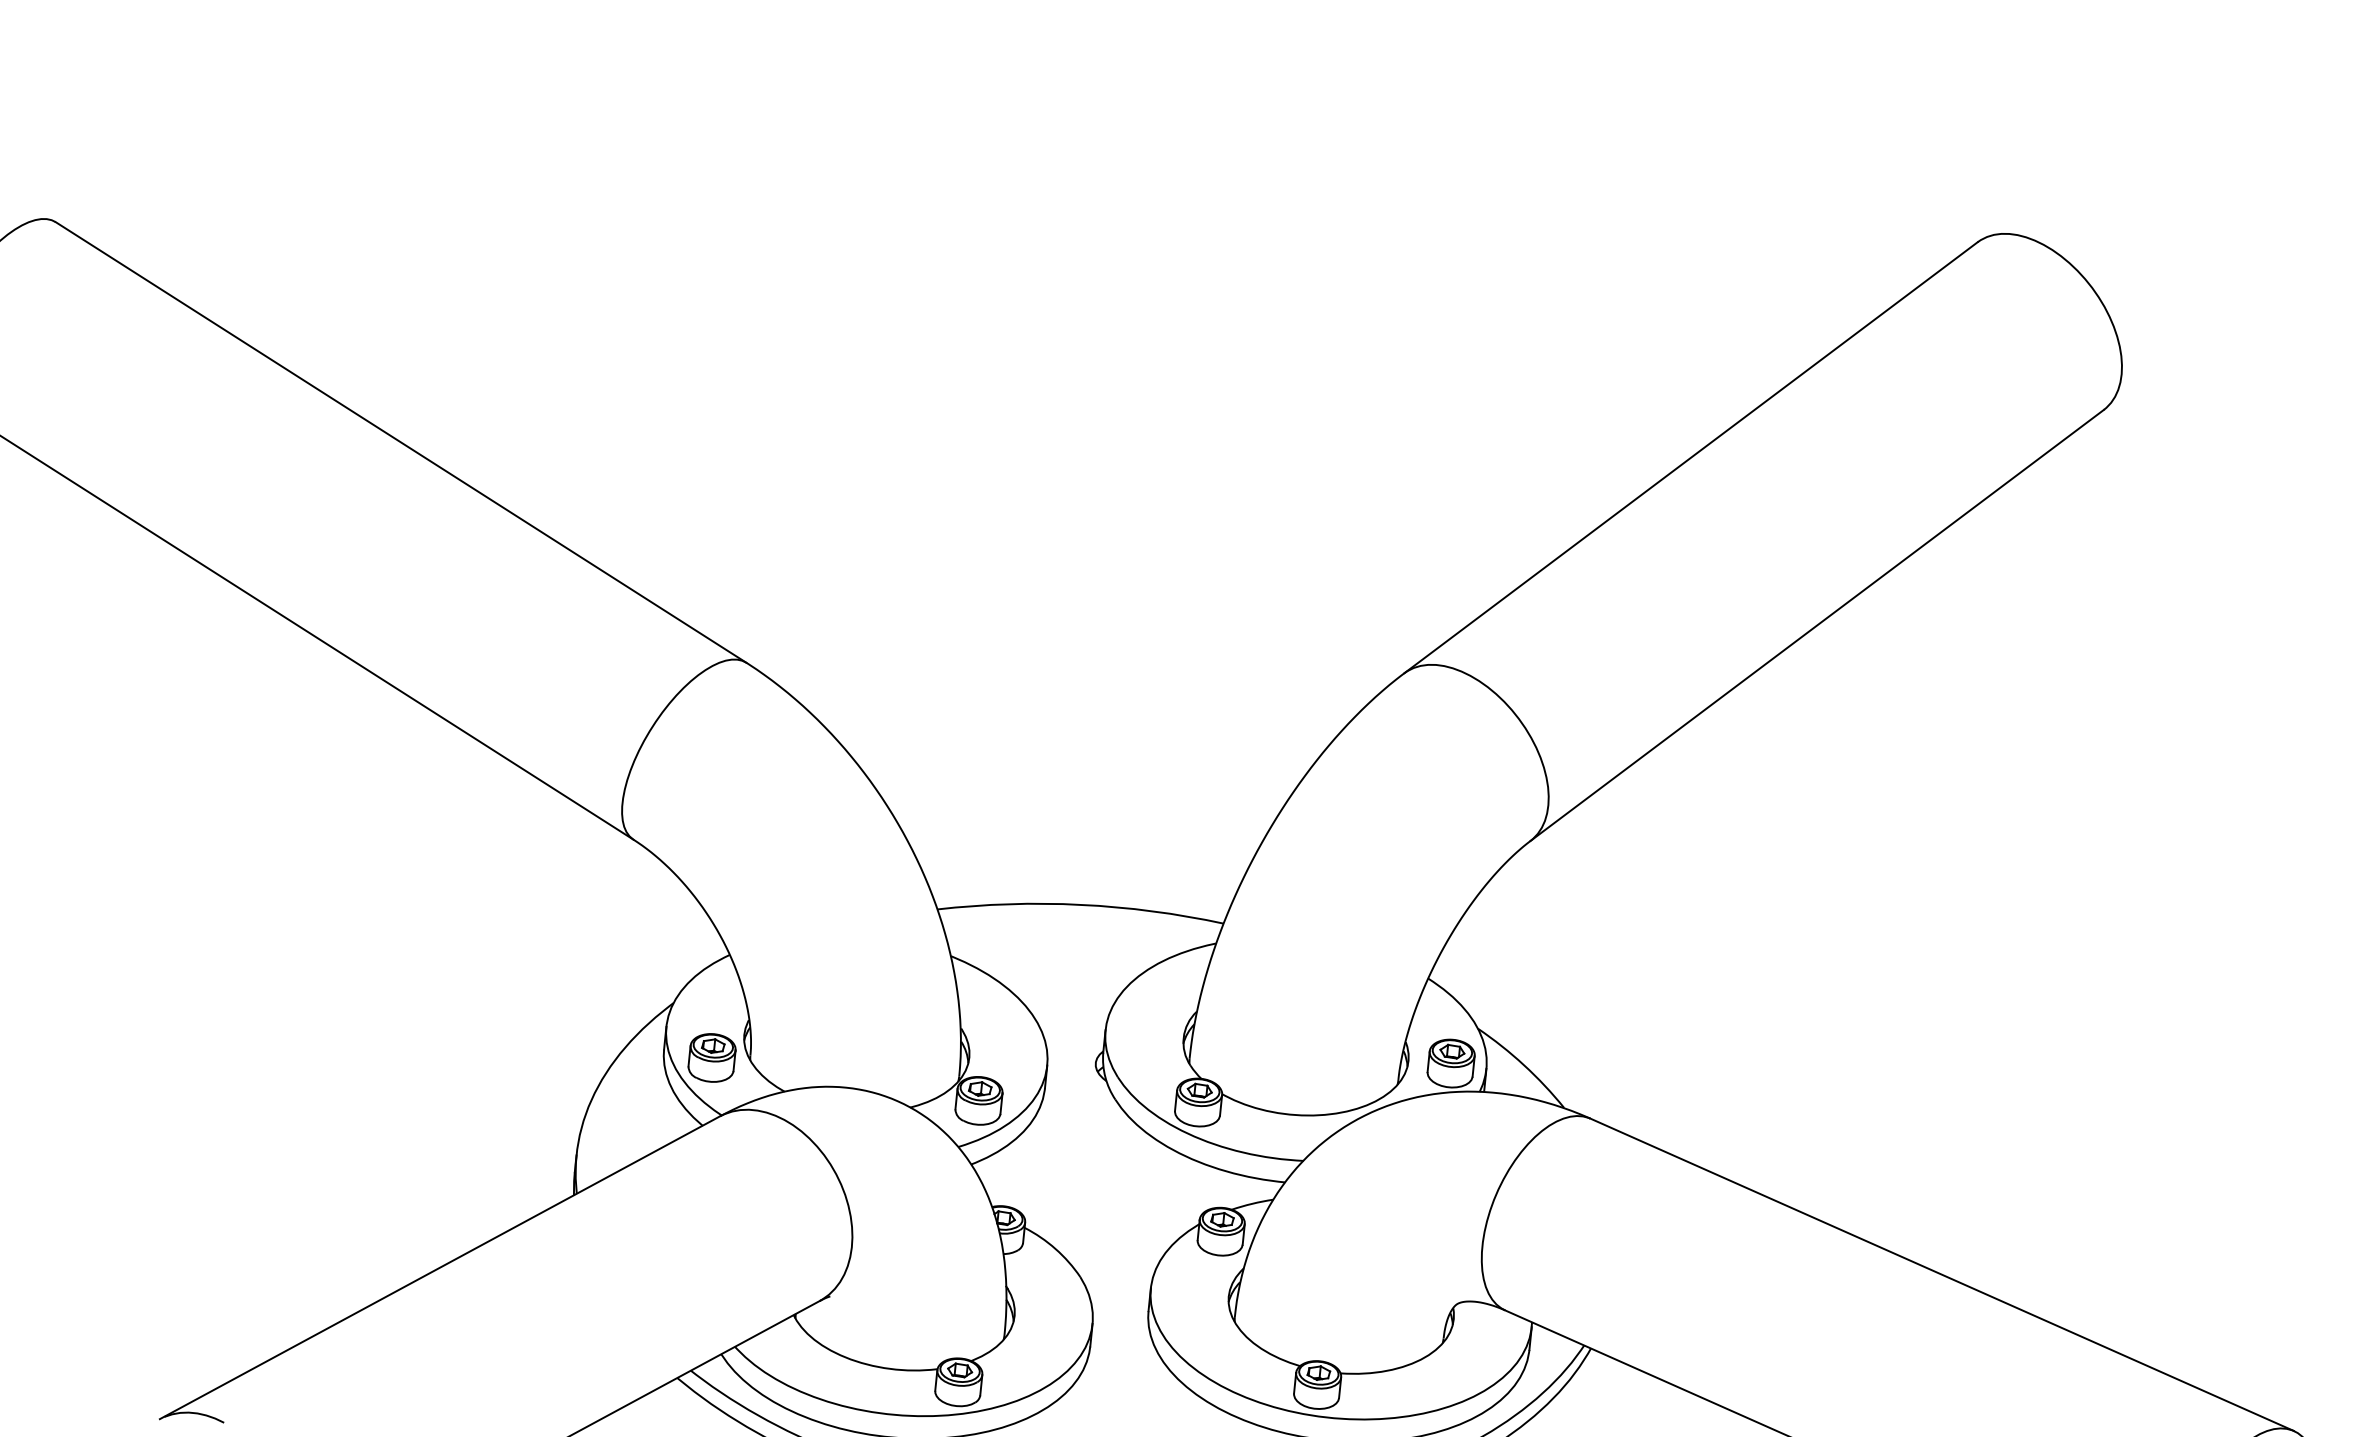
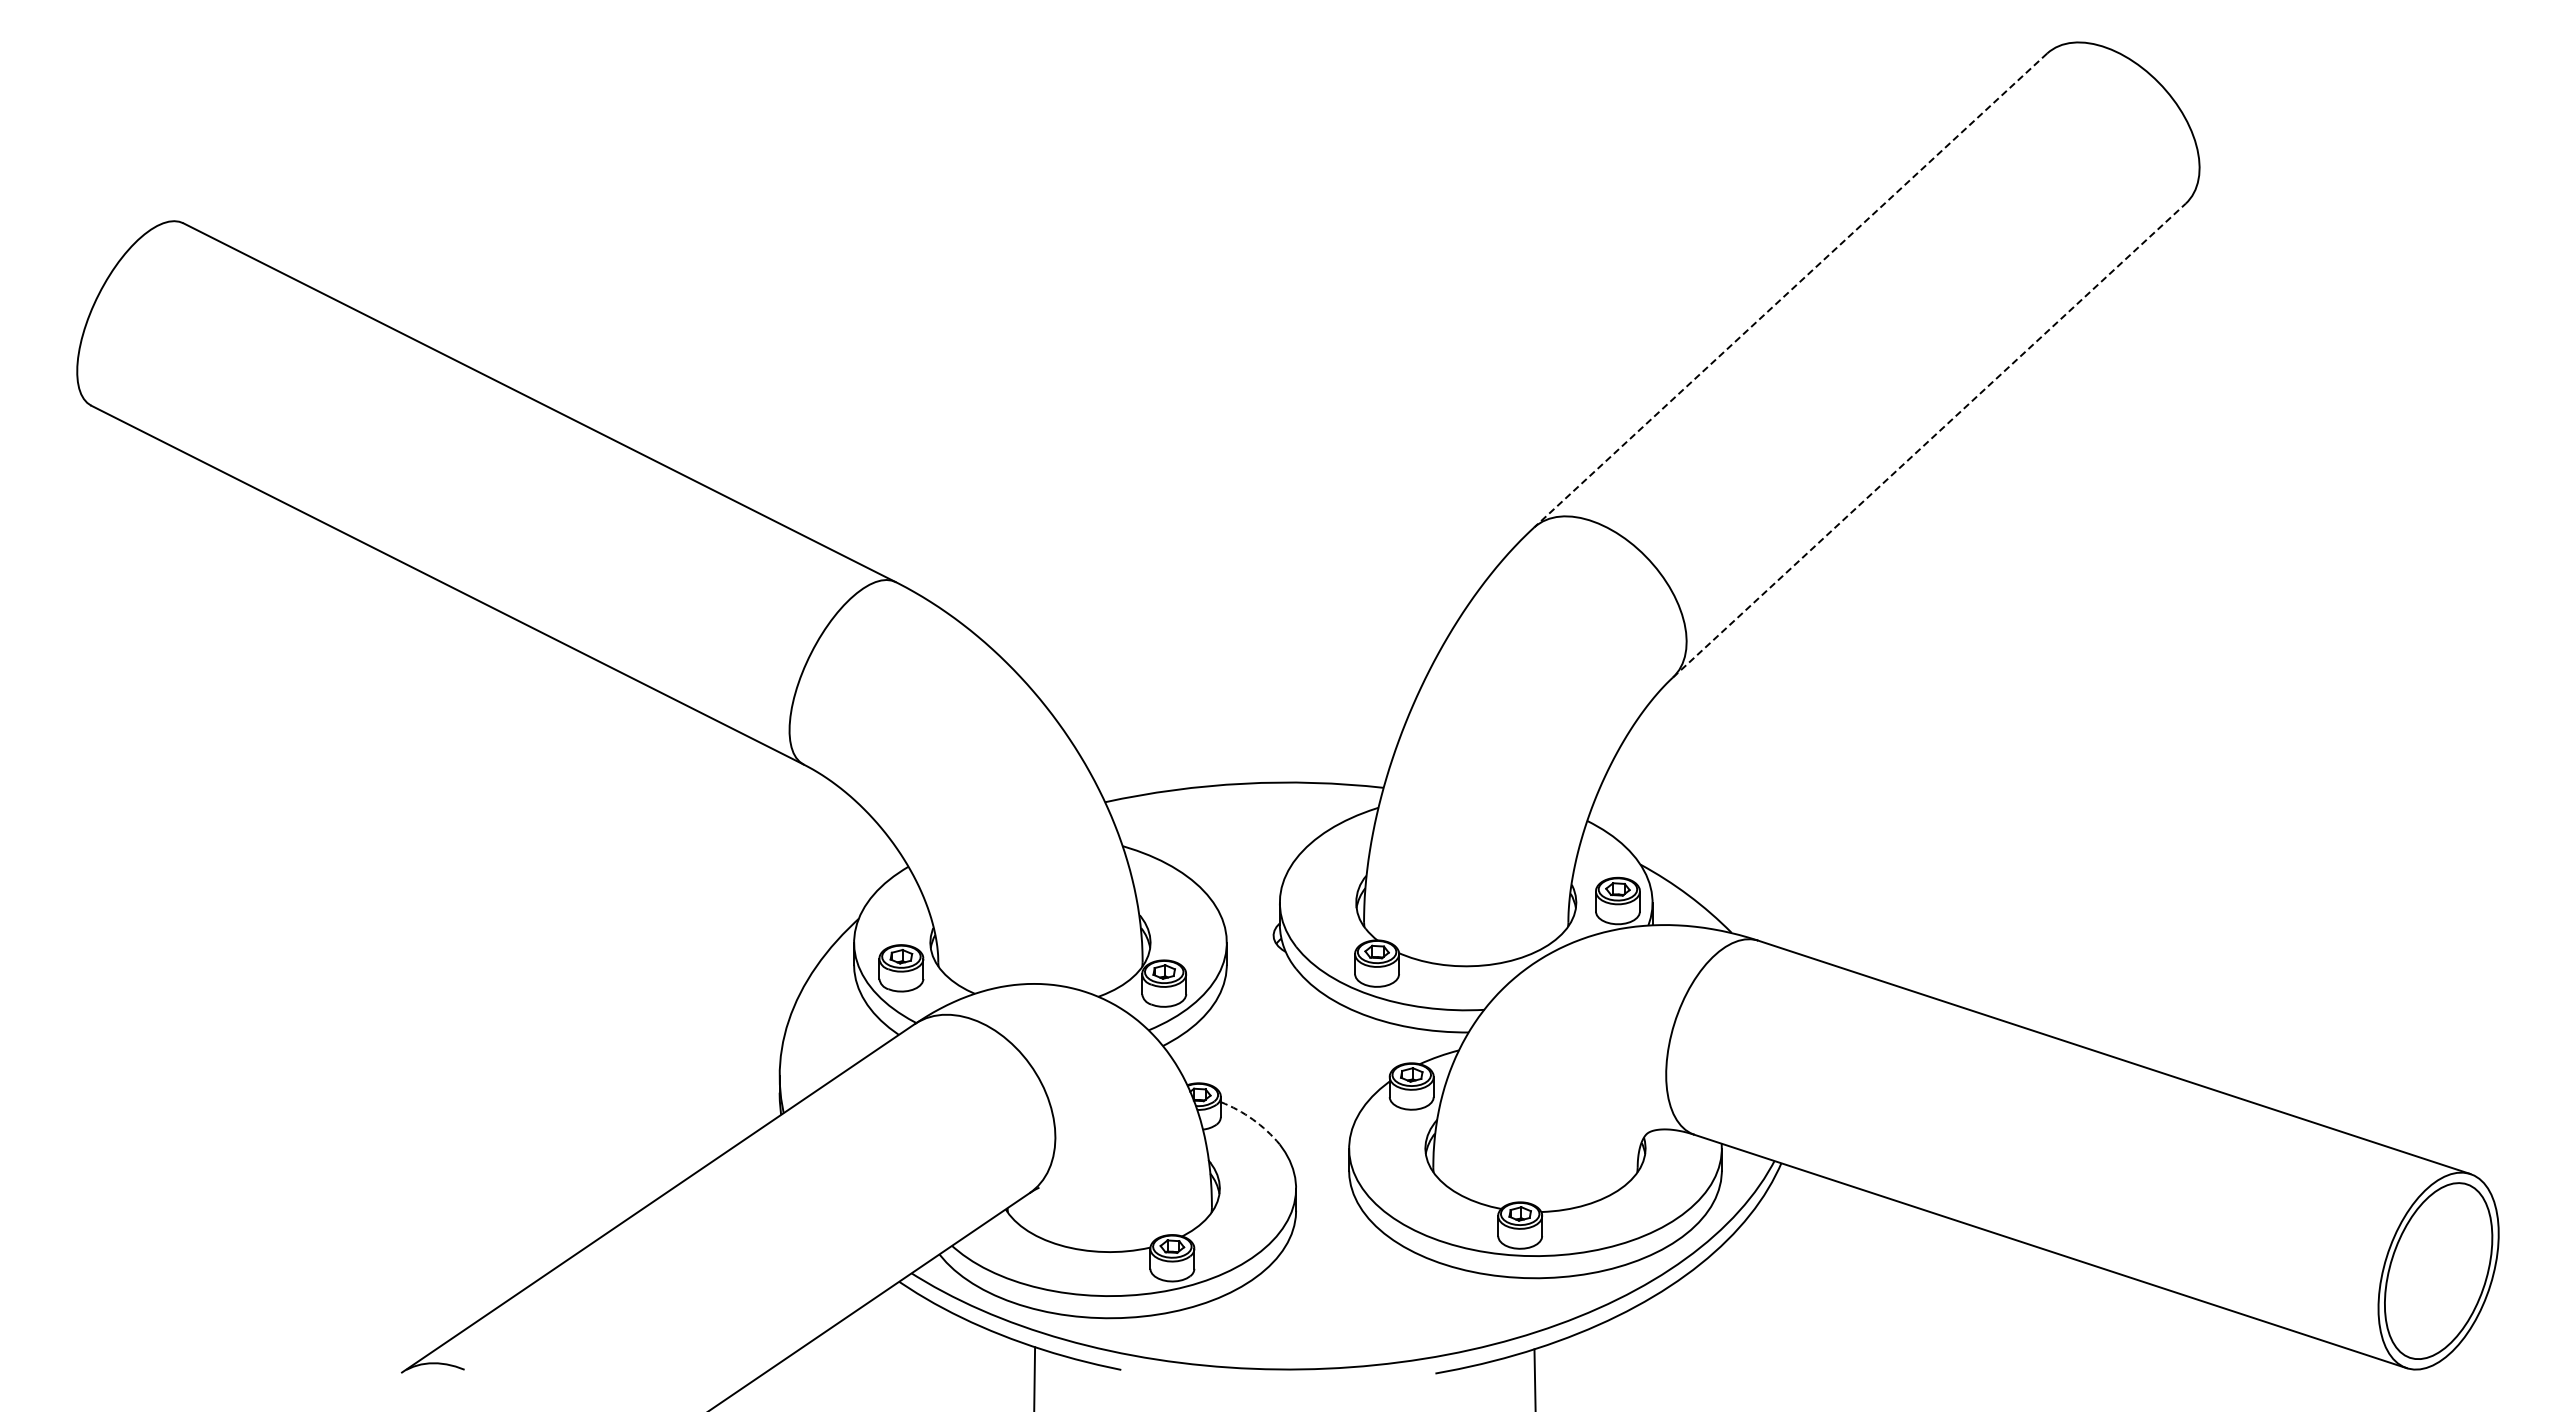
line: (1690, 457) -> (1790, 290), solid -> dashed
line: (1817, 625) -> (1929, 440), solid -> dashed
arc: (1055, 1248) -> (1252, 1119), solid -> dashed

